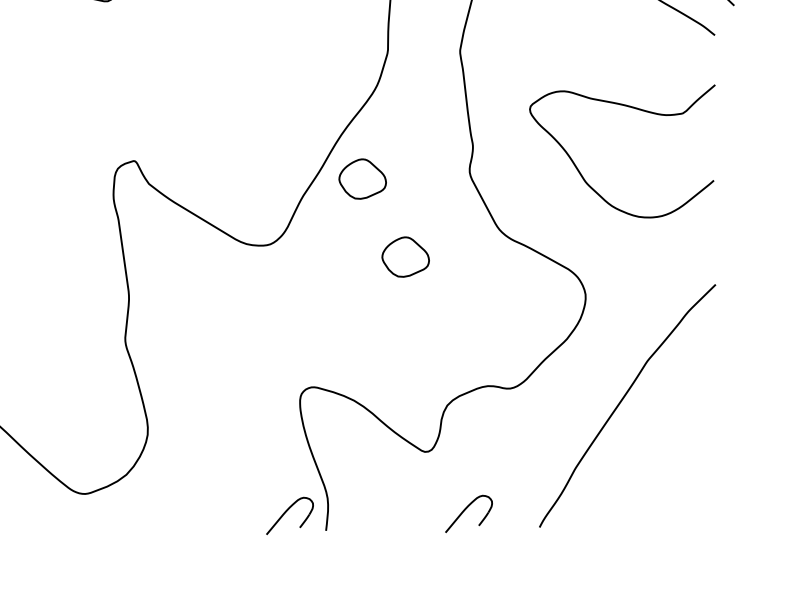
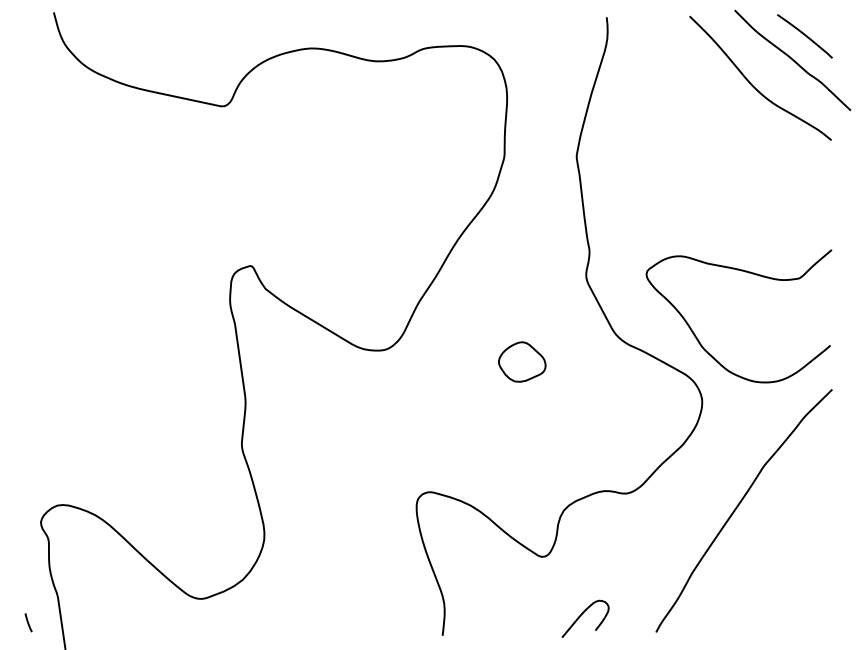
curve: (631, 108) -> (748, 273), moved
part: (362, 178) -> (479, 283), removed
part: (289, 515) -> (406, 620), removed

